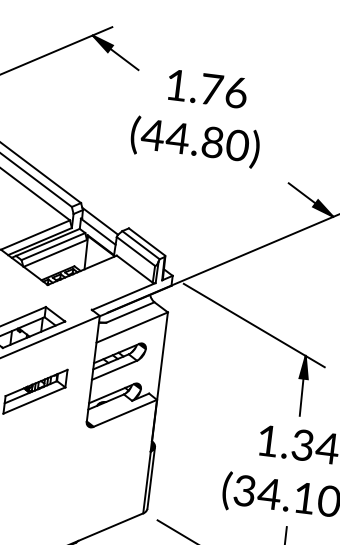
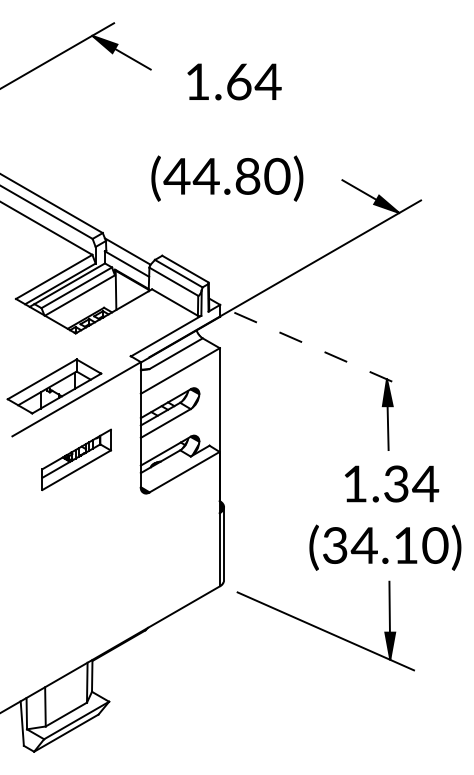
text: (224, 90) -> (254, 81), 1.76^C -> 1.64^C
text: (195, 142) -> (227, 178), moved
line: (255, 325) -> (323, 351), solid -> dashed

